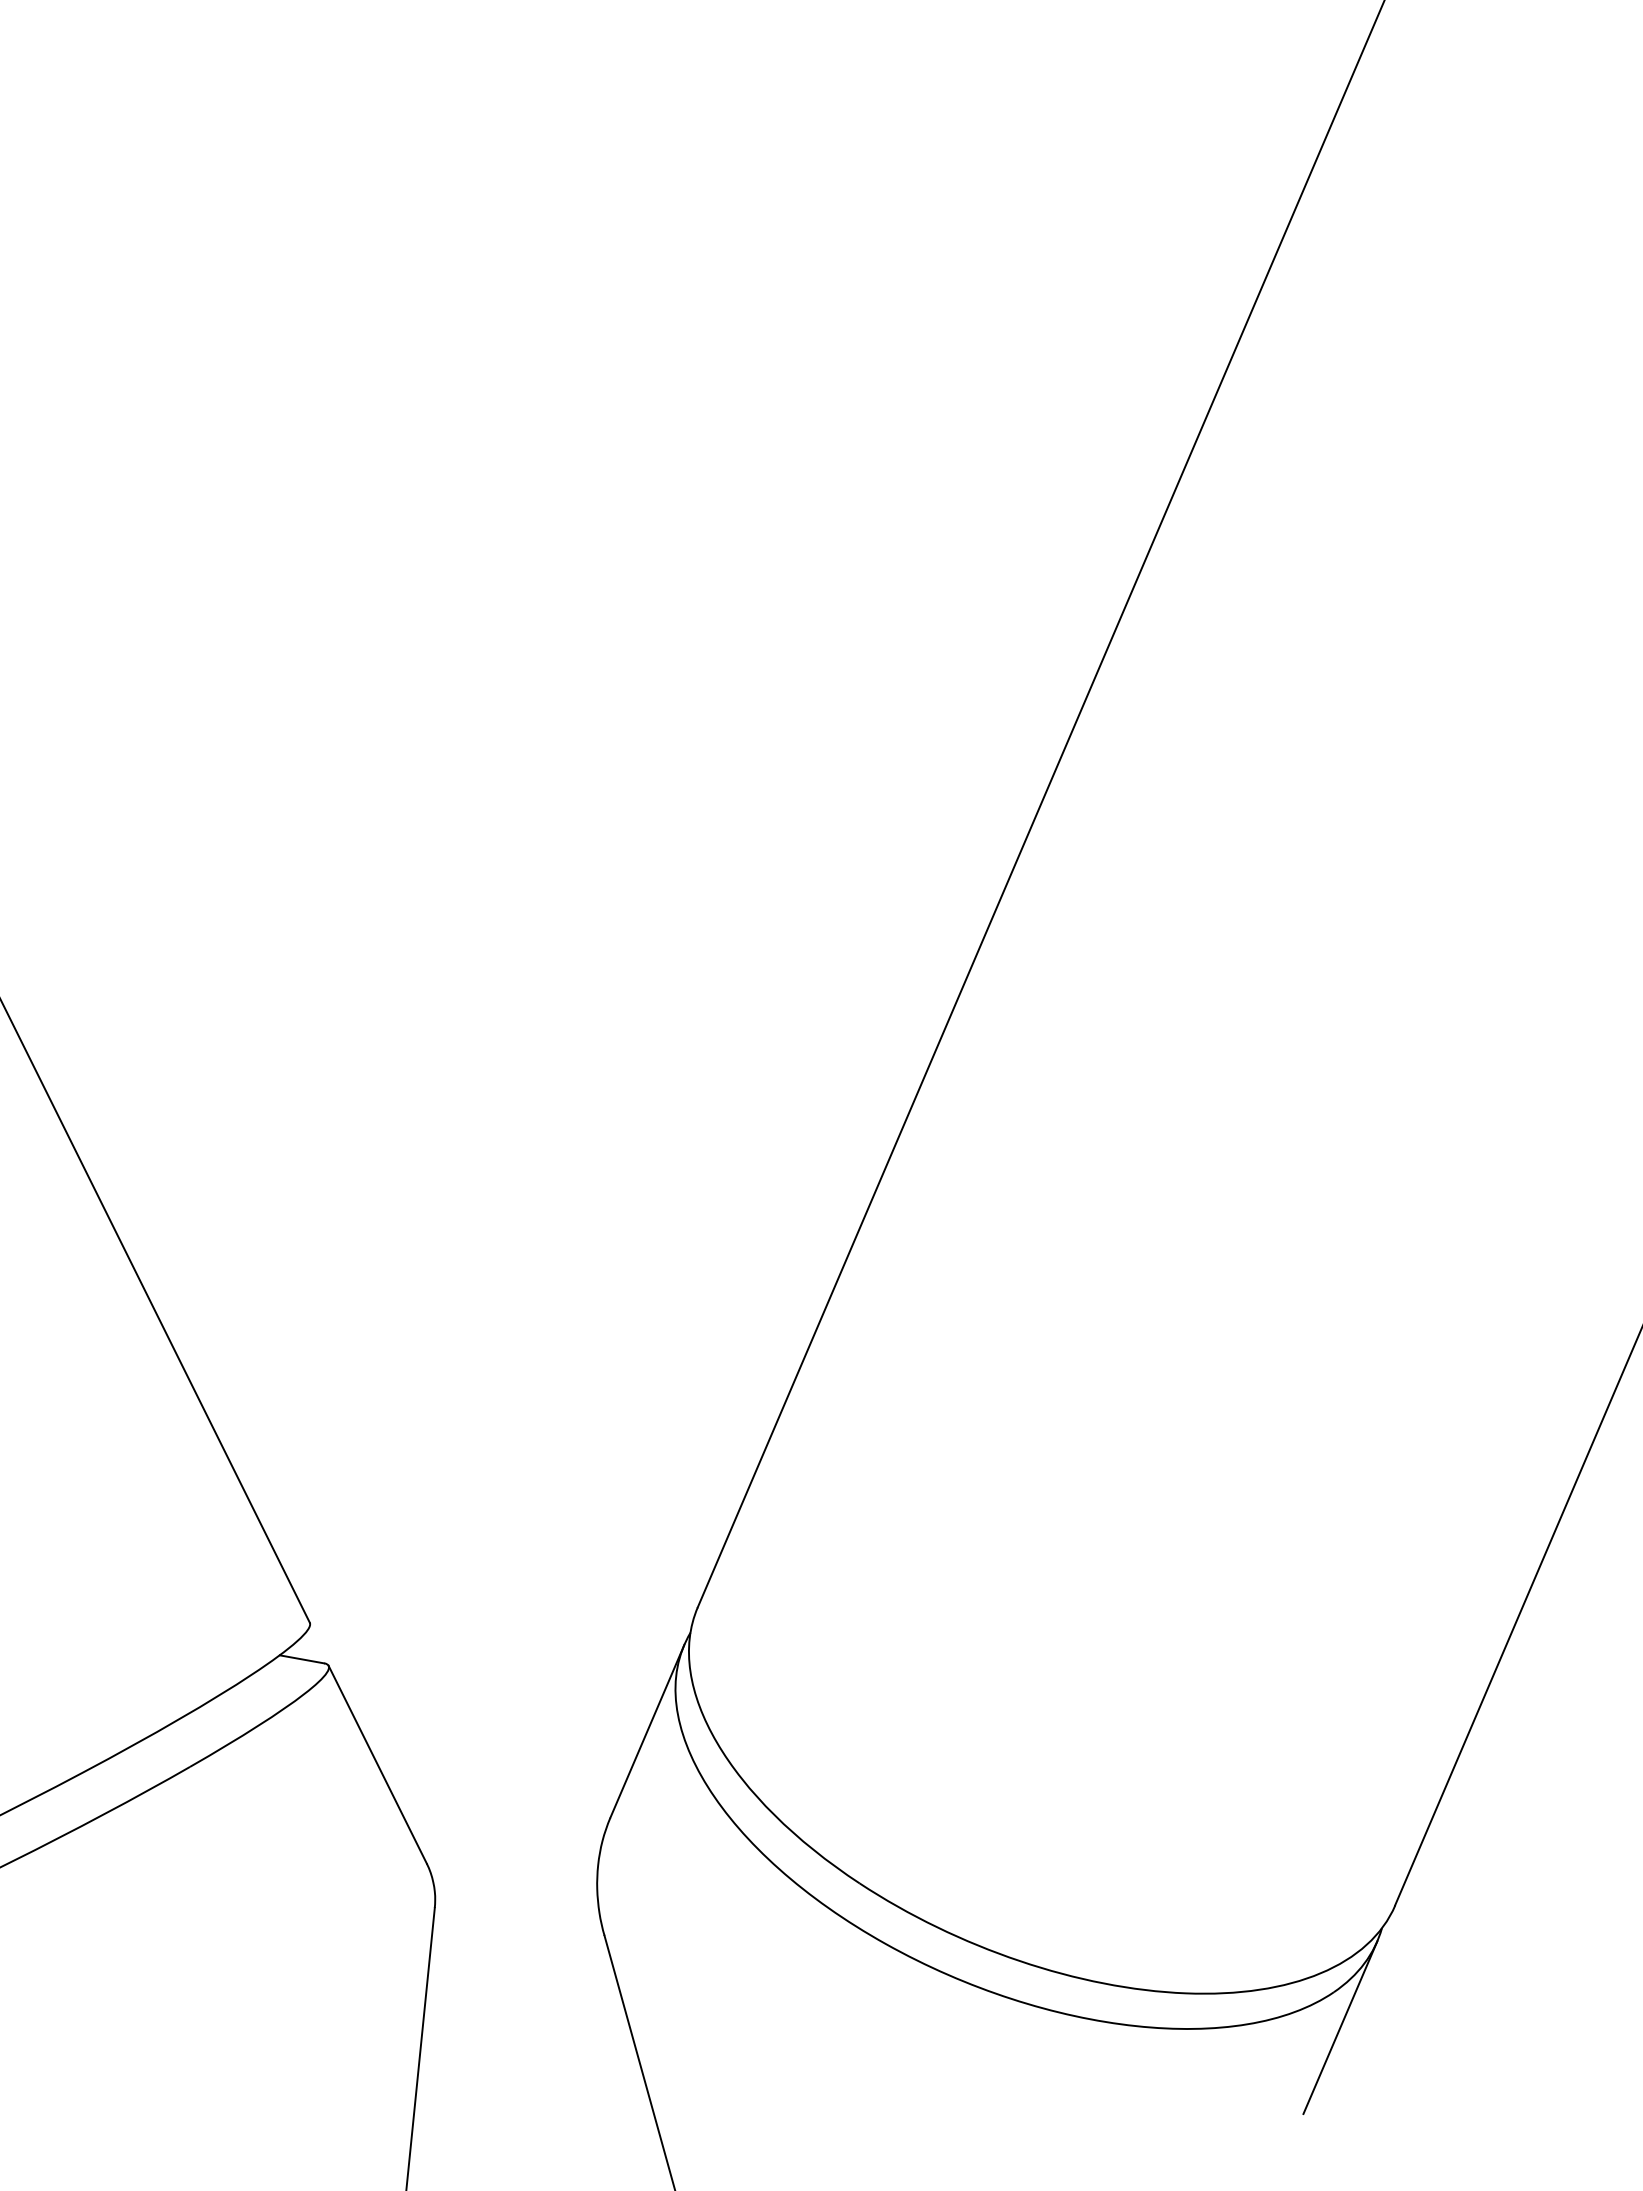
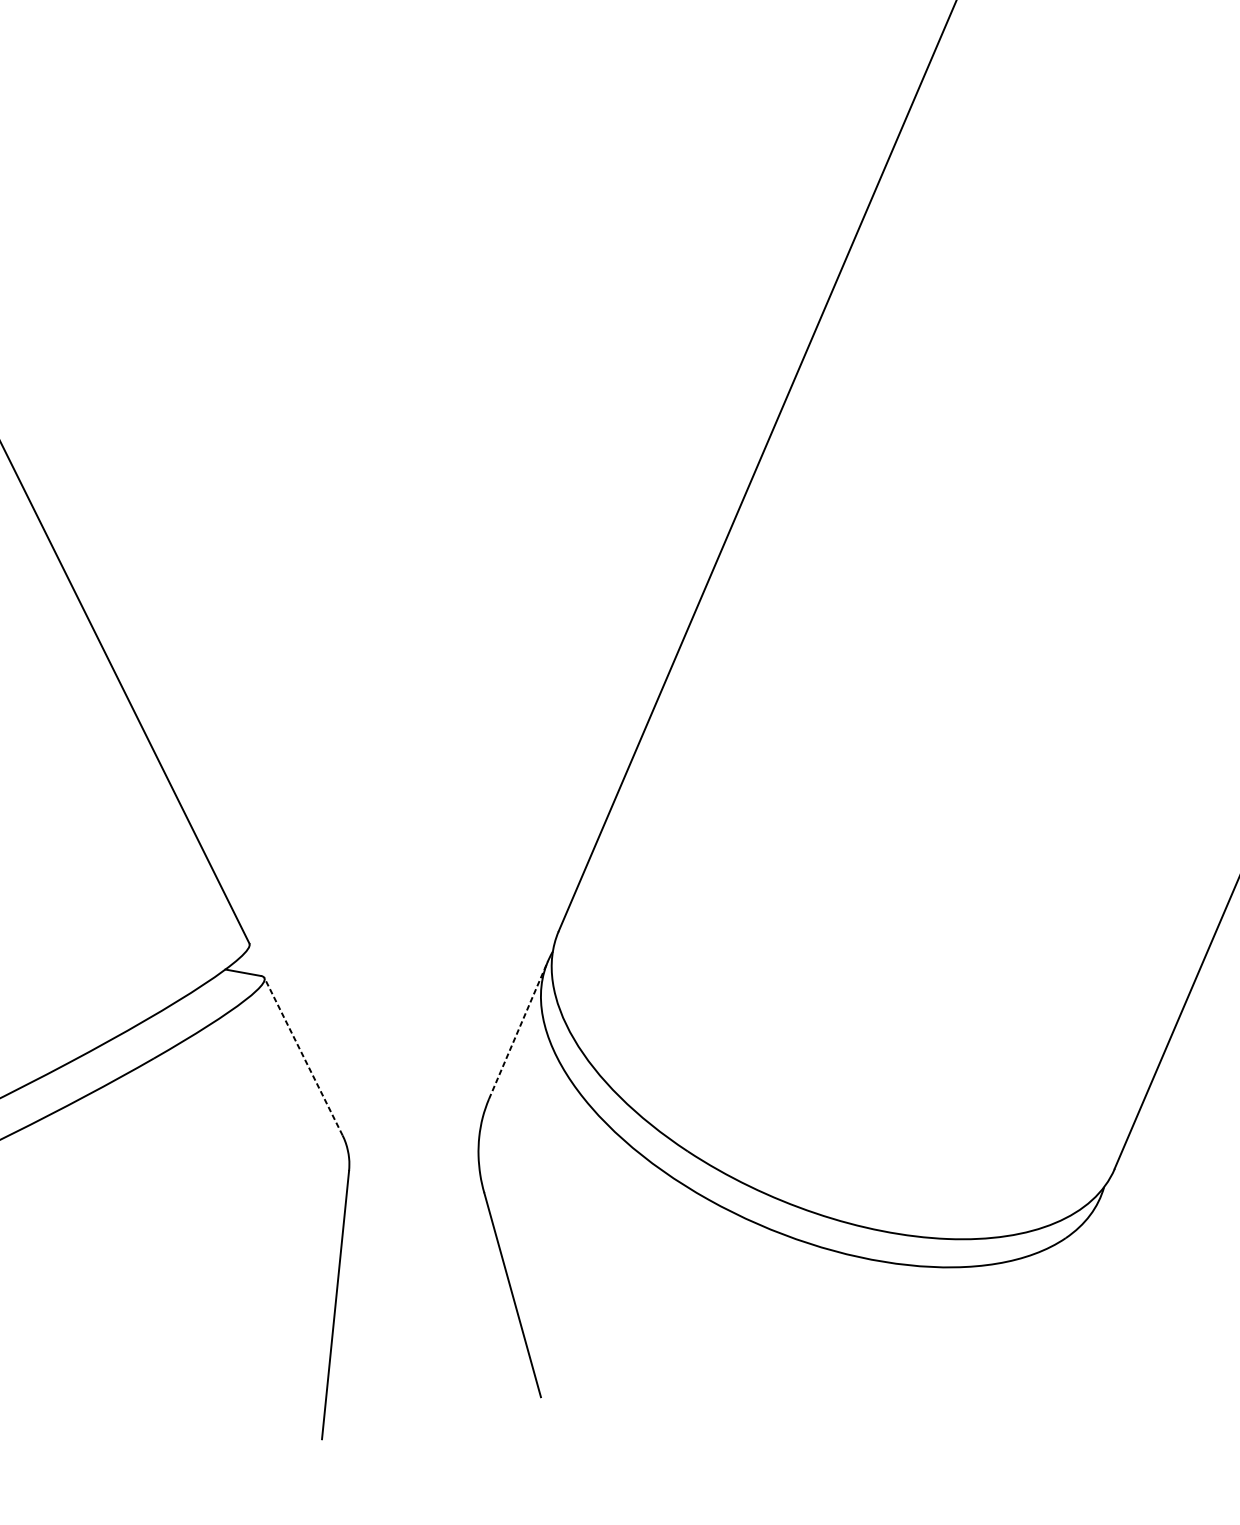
line: (647, 1730) -> (518, 1029), solid -> dashed
line: (377, 1764) -> (303, 1056), solid -> dashed
line: (1340, 2027) -> (1071, 1266), removed

